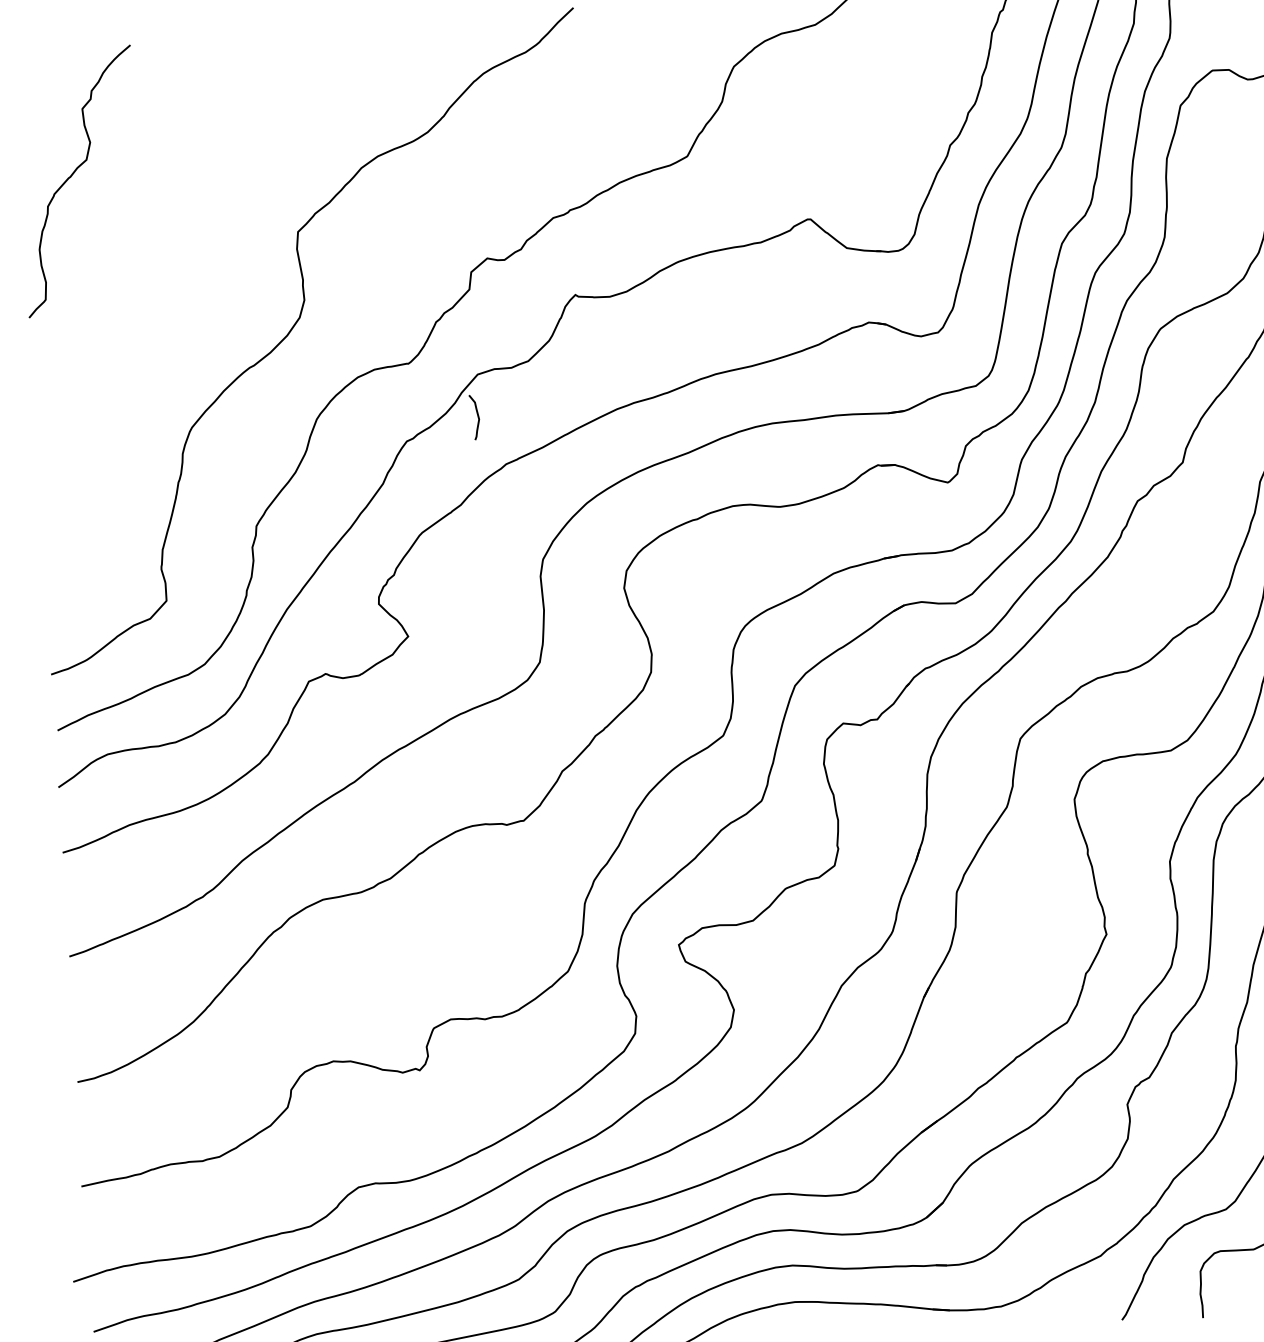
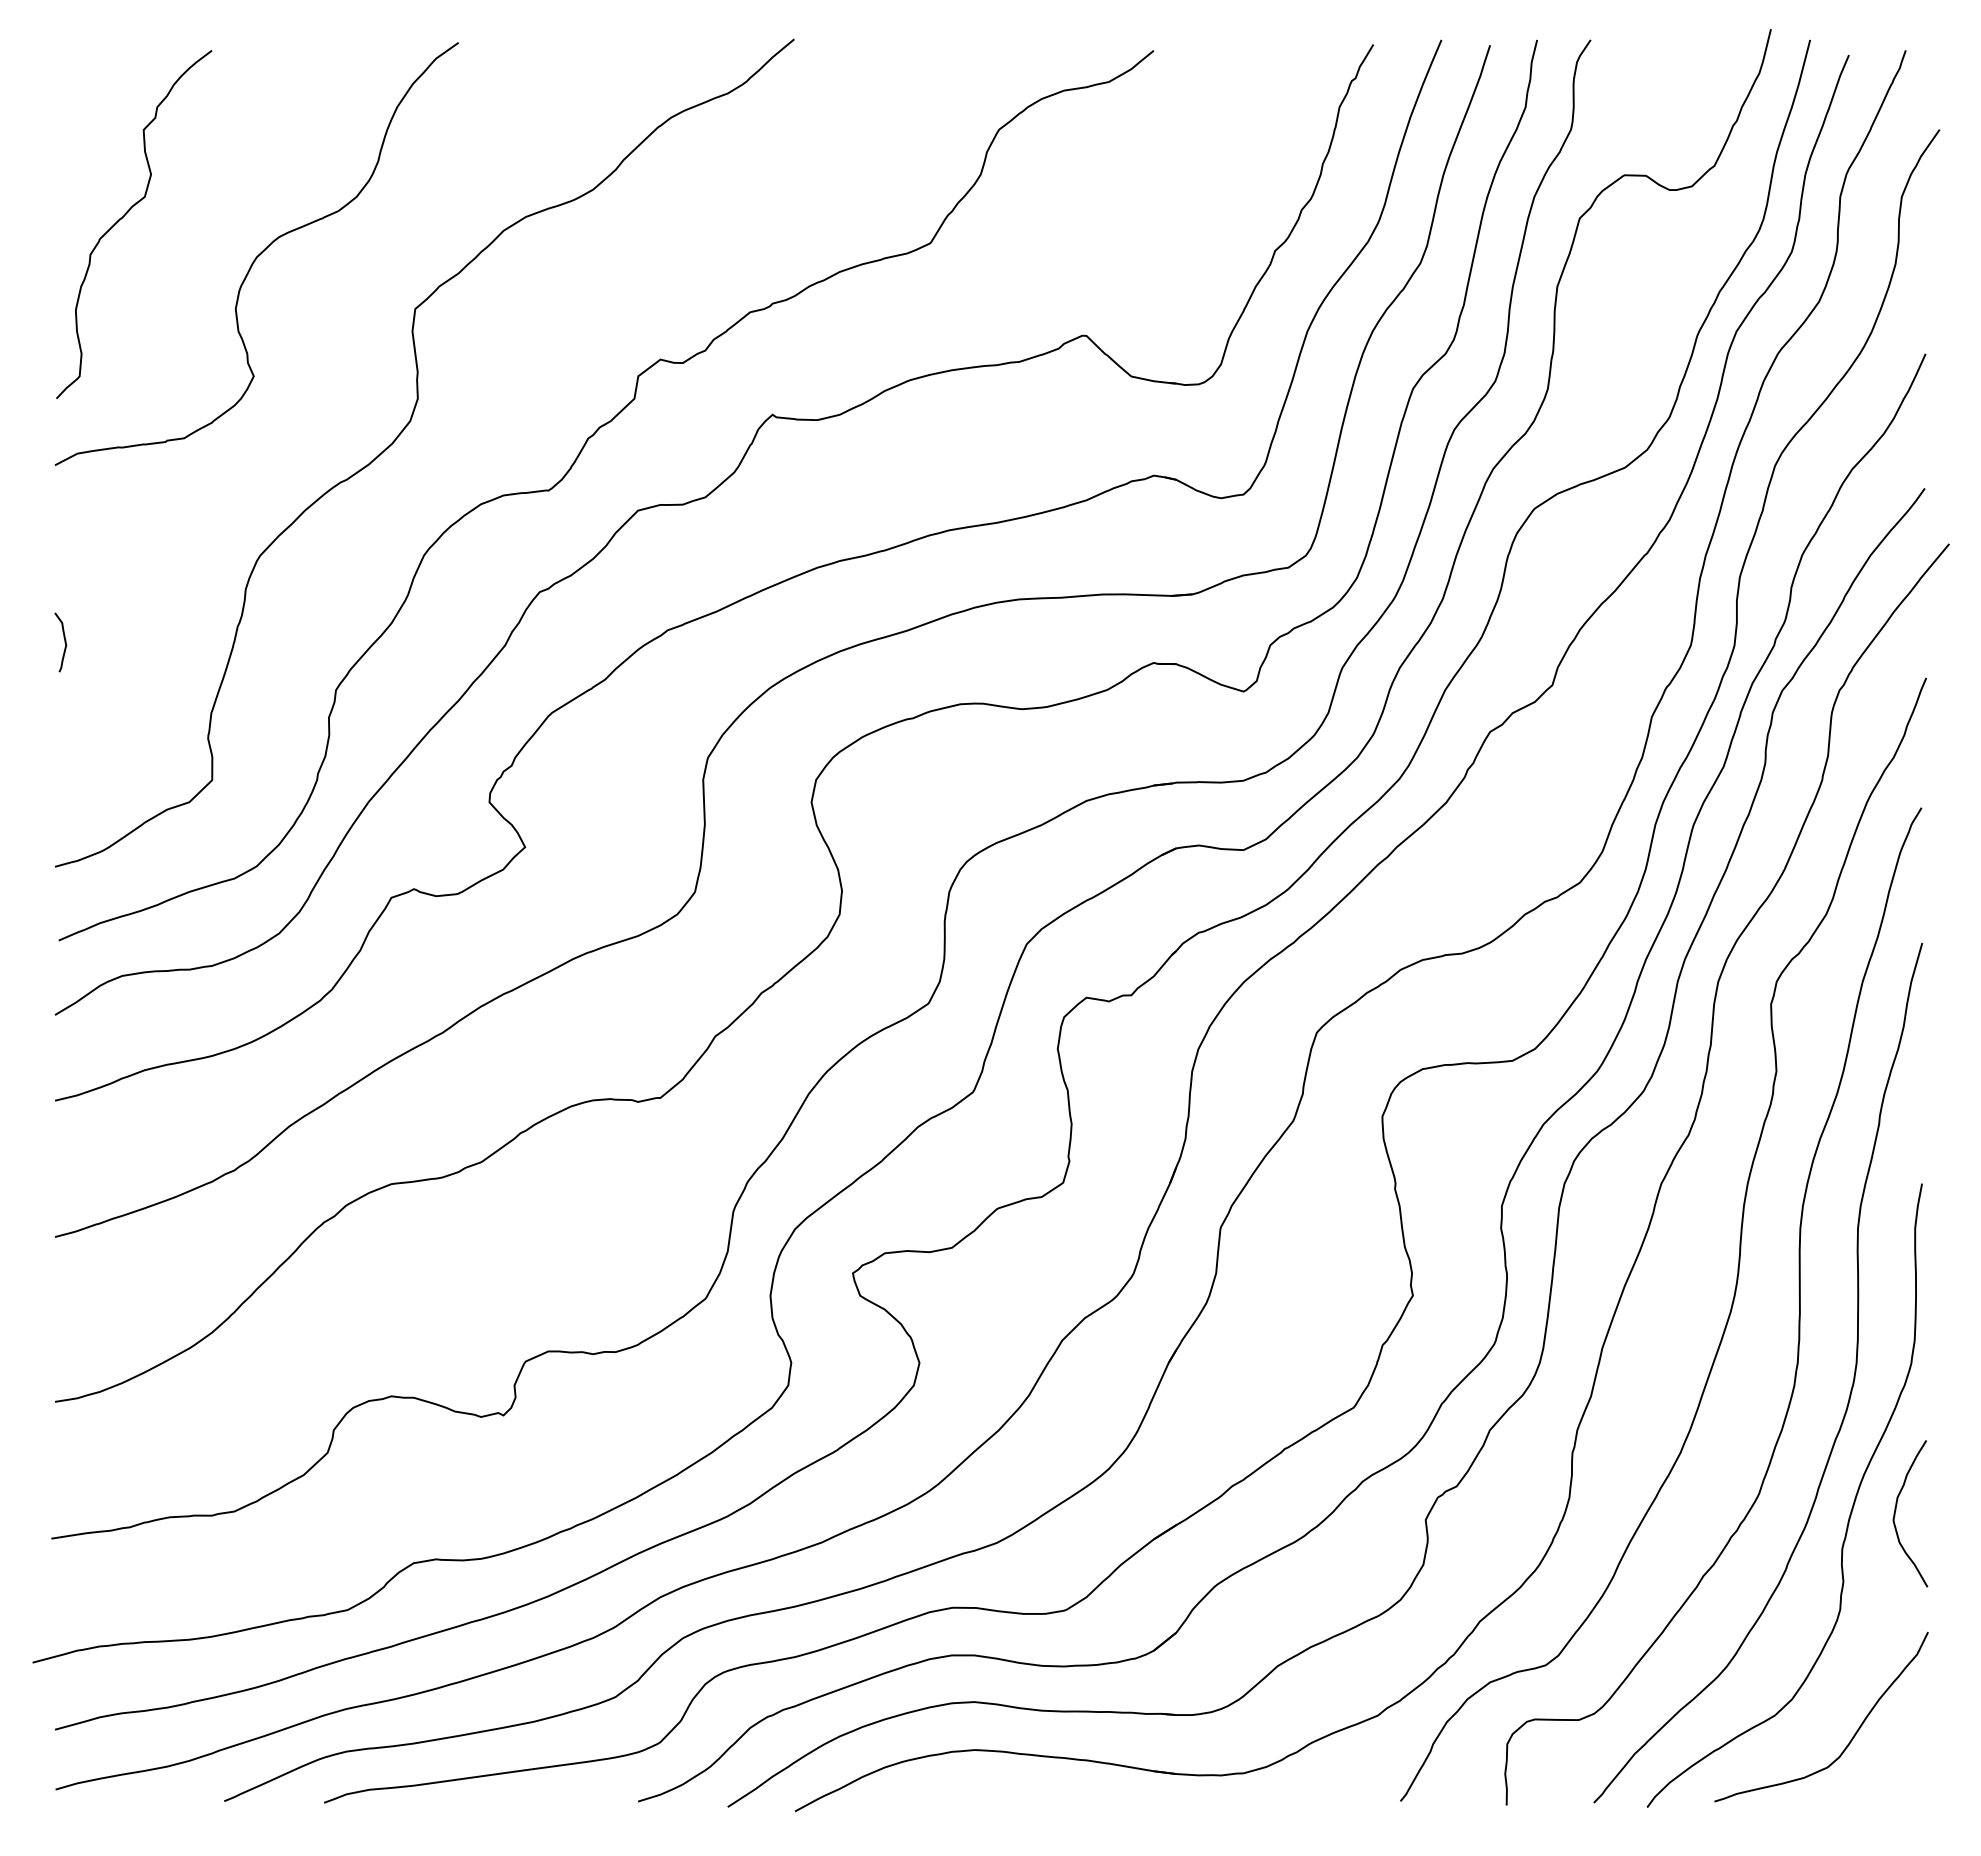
curve: (175, 198) -> (258, 254), added
curve: (477, 417) -> (64, 642), moved

